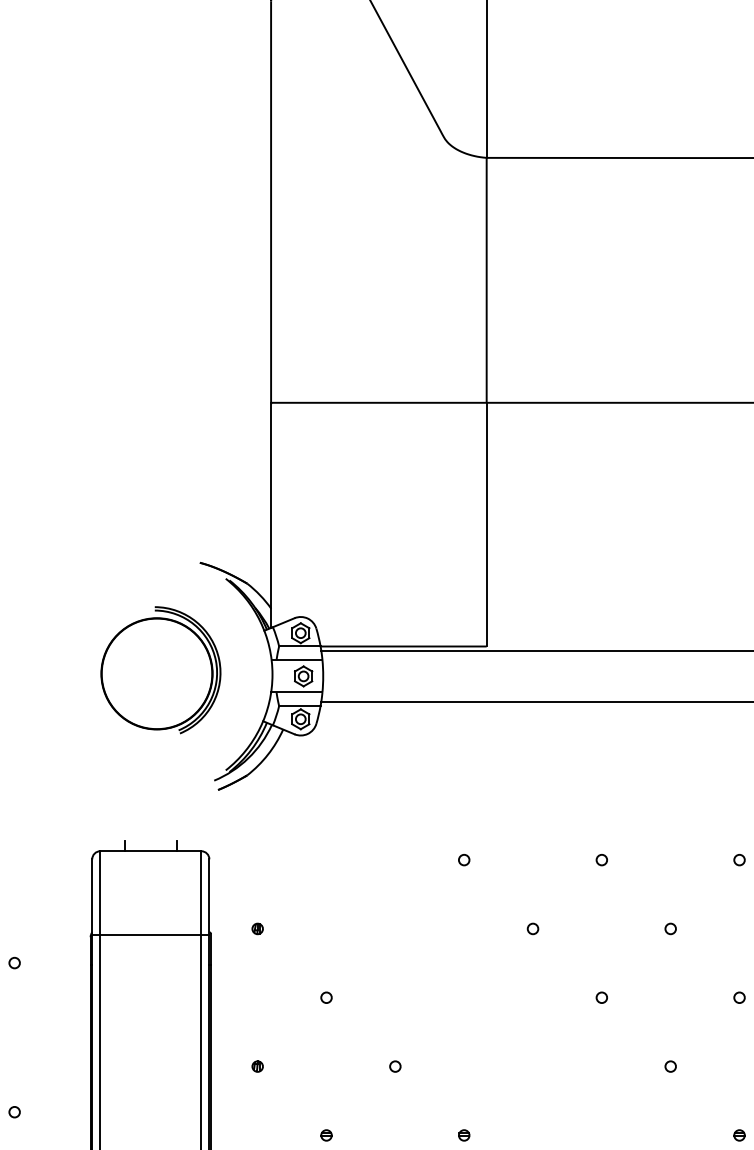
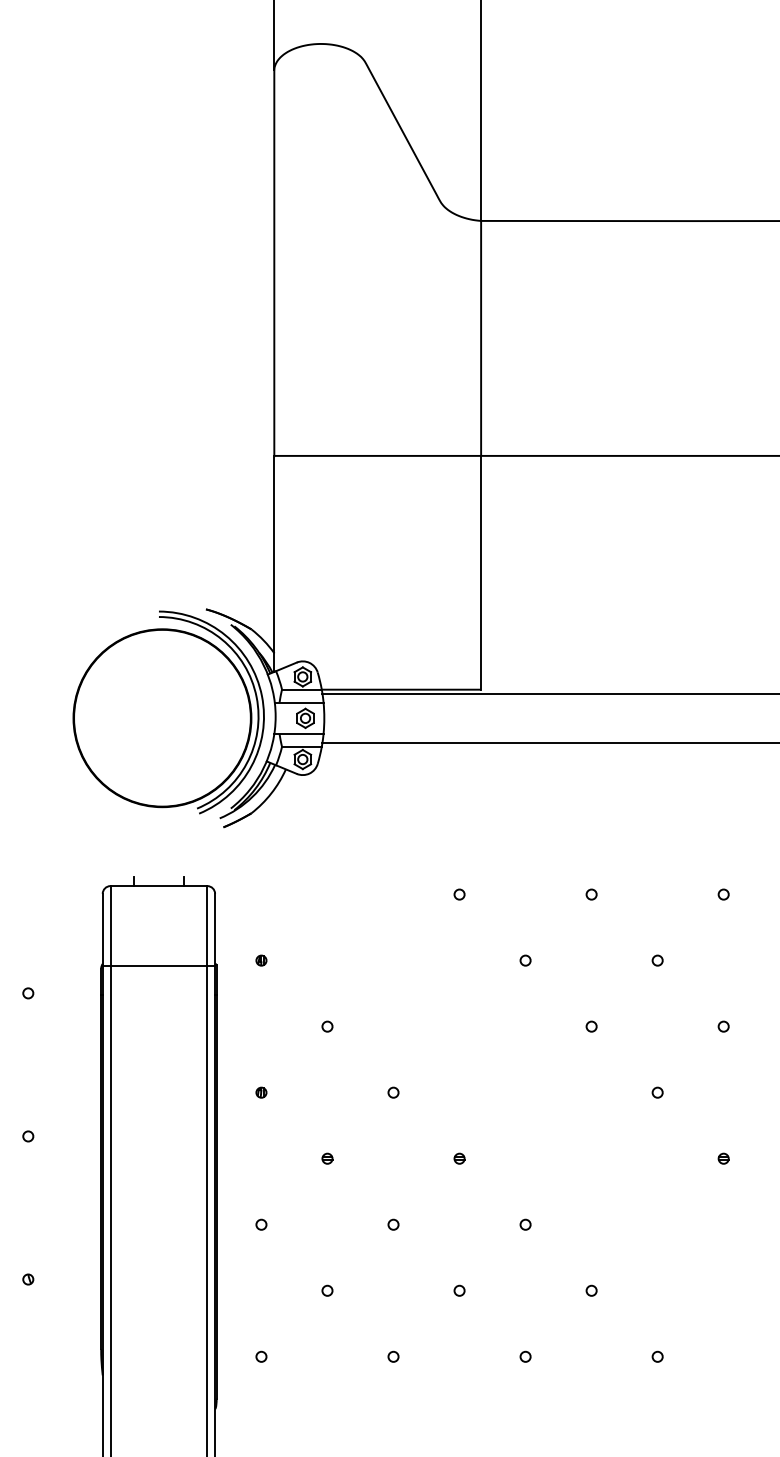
part: (160, 670) -> (168, 712), size x1.67

